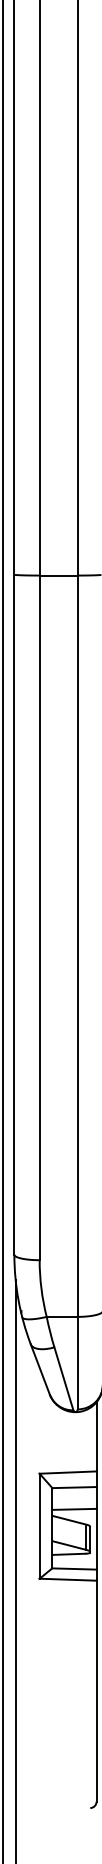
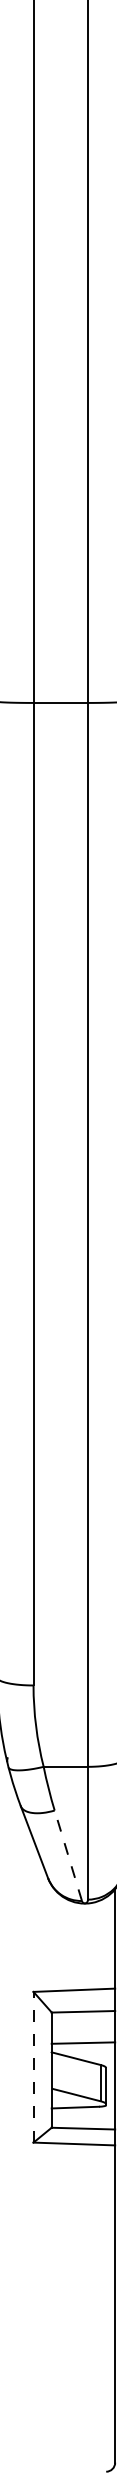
line: (63, 1378) -> (67, 1855), solid -> dashed
line: (39, 1526) -> (33, 2067), solid -> dashed

